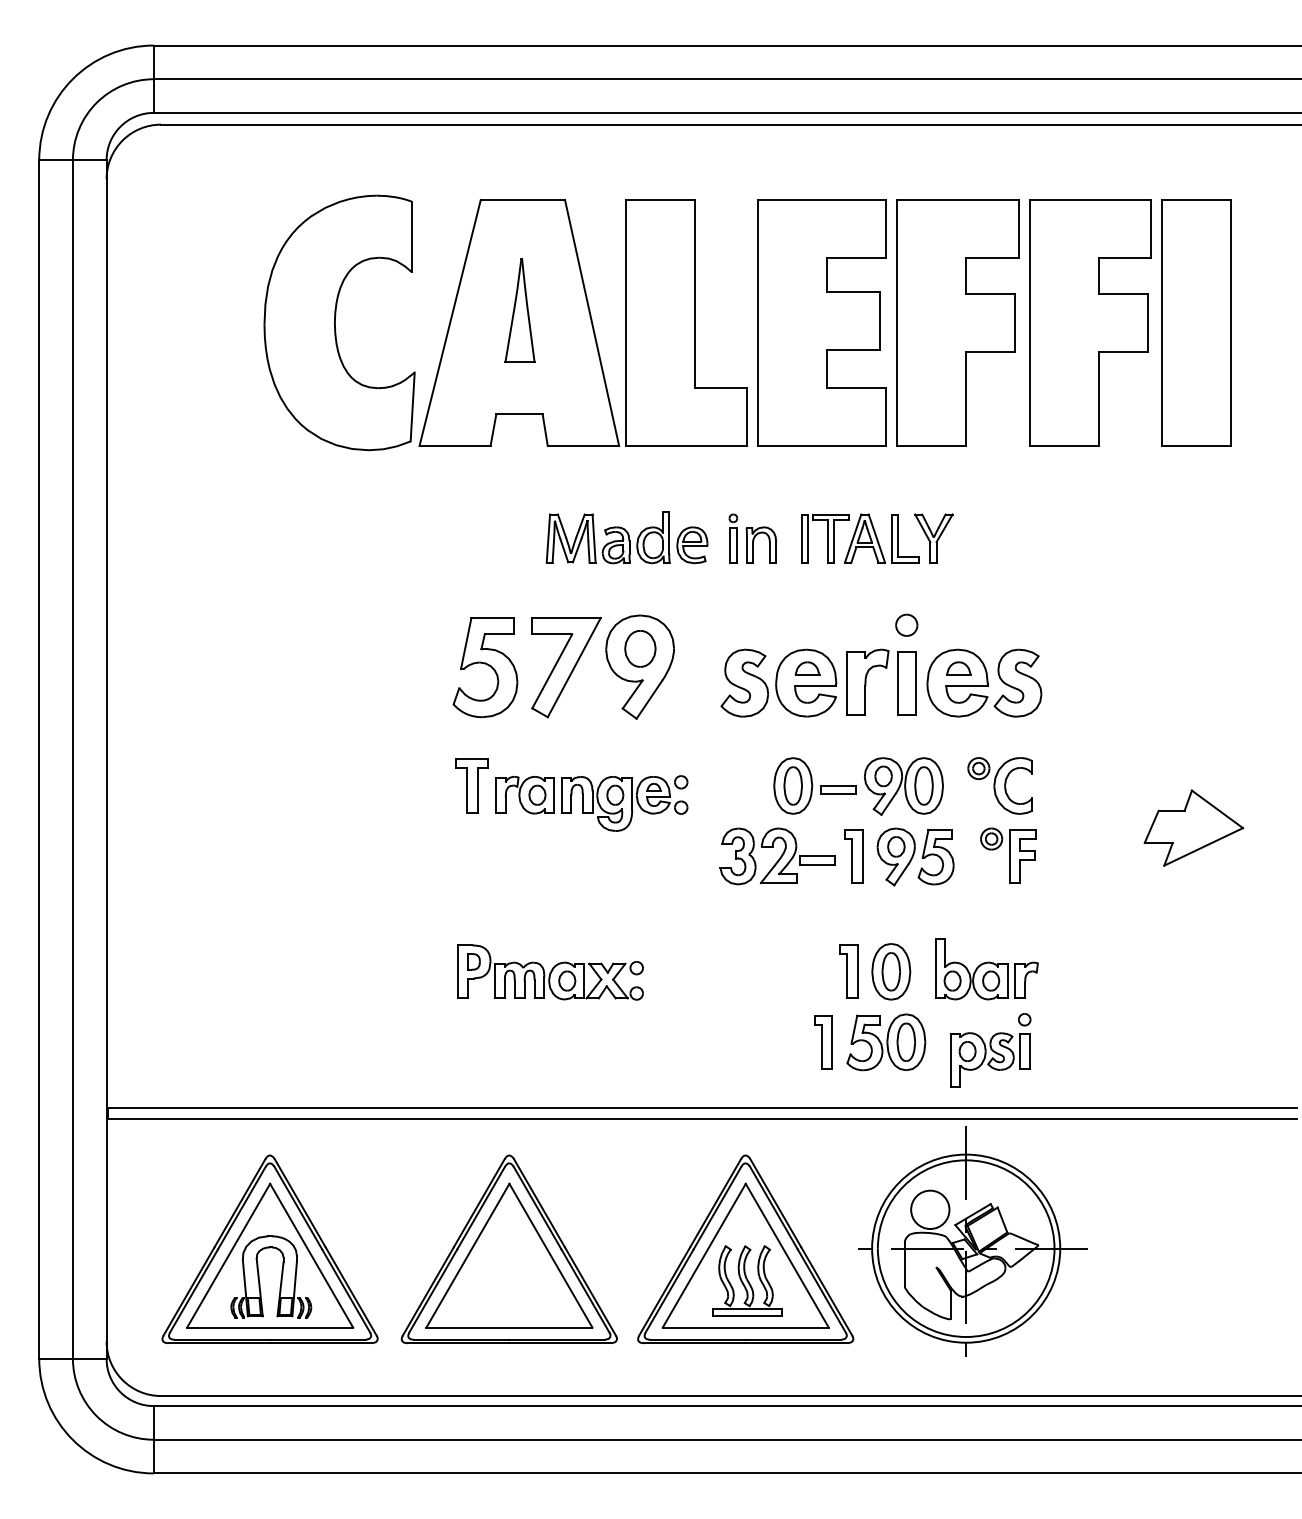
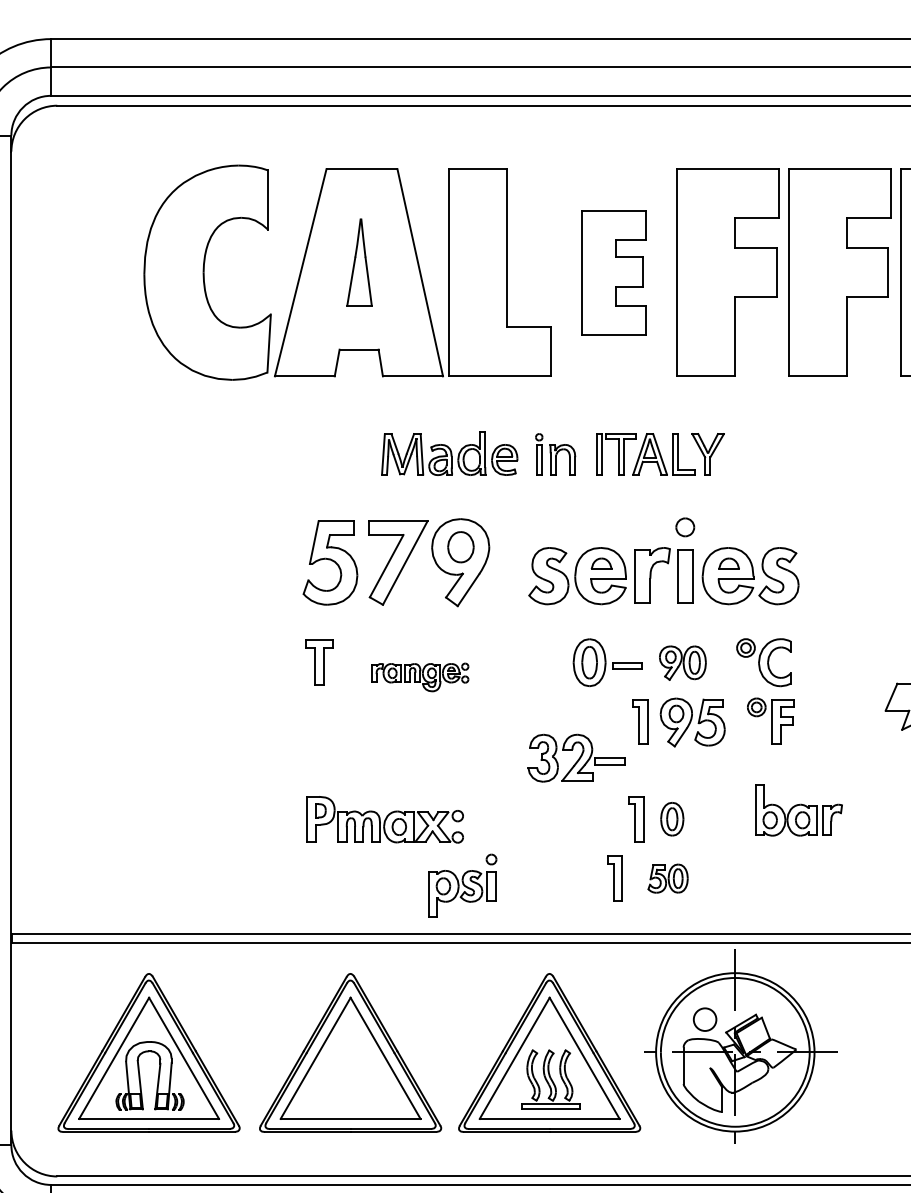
part: (821, 322) -> (613, 272), size x0.6
part: (903, 786) -> (682, 663), size x0.7
part: (591, 803) -> (419, 677), size x0.6
part: (777, 856) -> (576, 758), moved
part: (986, 969) -> (798, 810), moved
part: (891, 971) -> (672, 818), size x0.7
part: (886, 1042) -> (668, 878), size x0.6
part: (990, 1050) -> (462, 885), moved
circle: (930, 1209) -> (705, 1019), size x0.7

